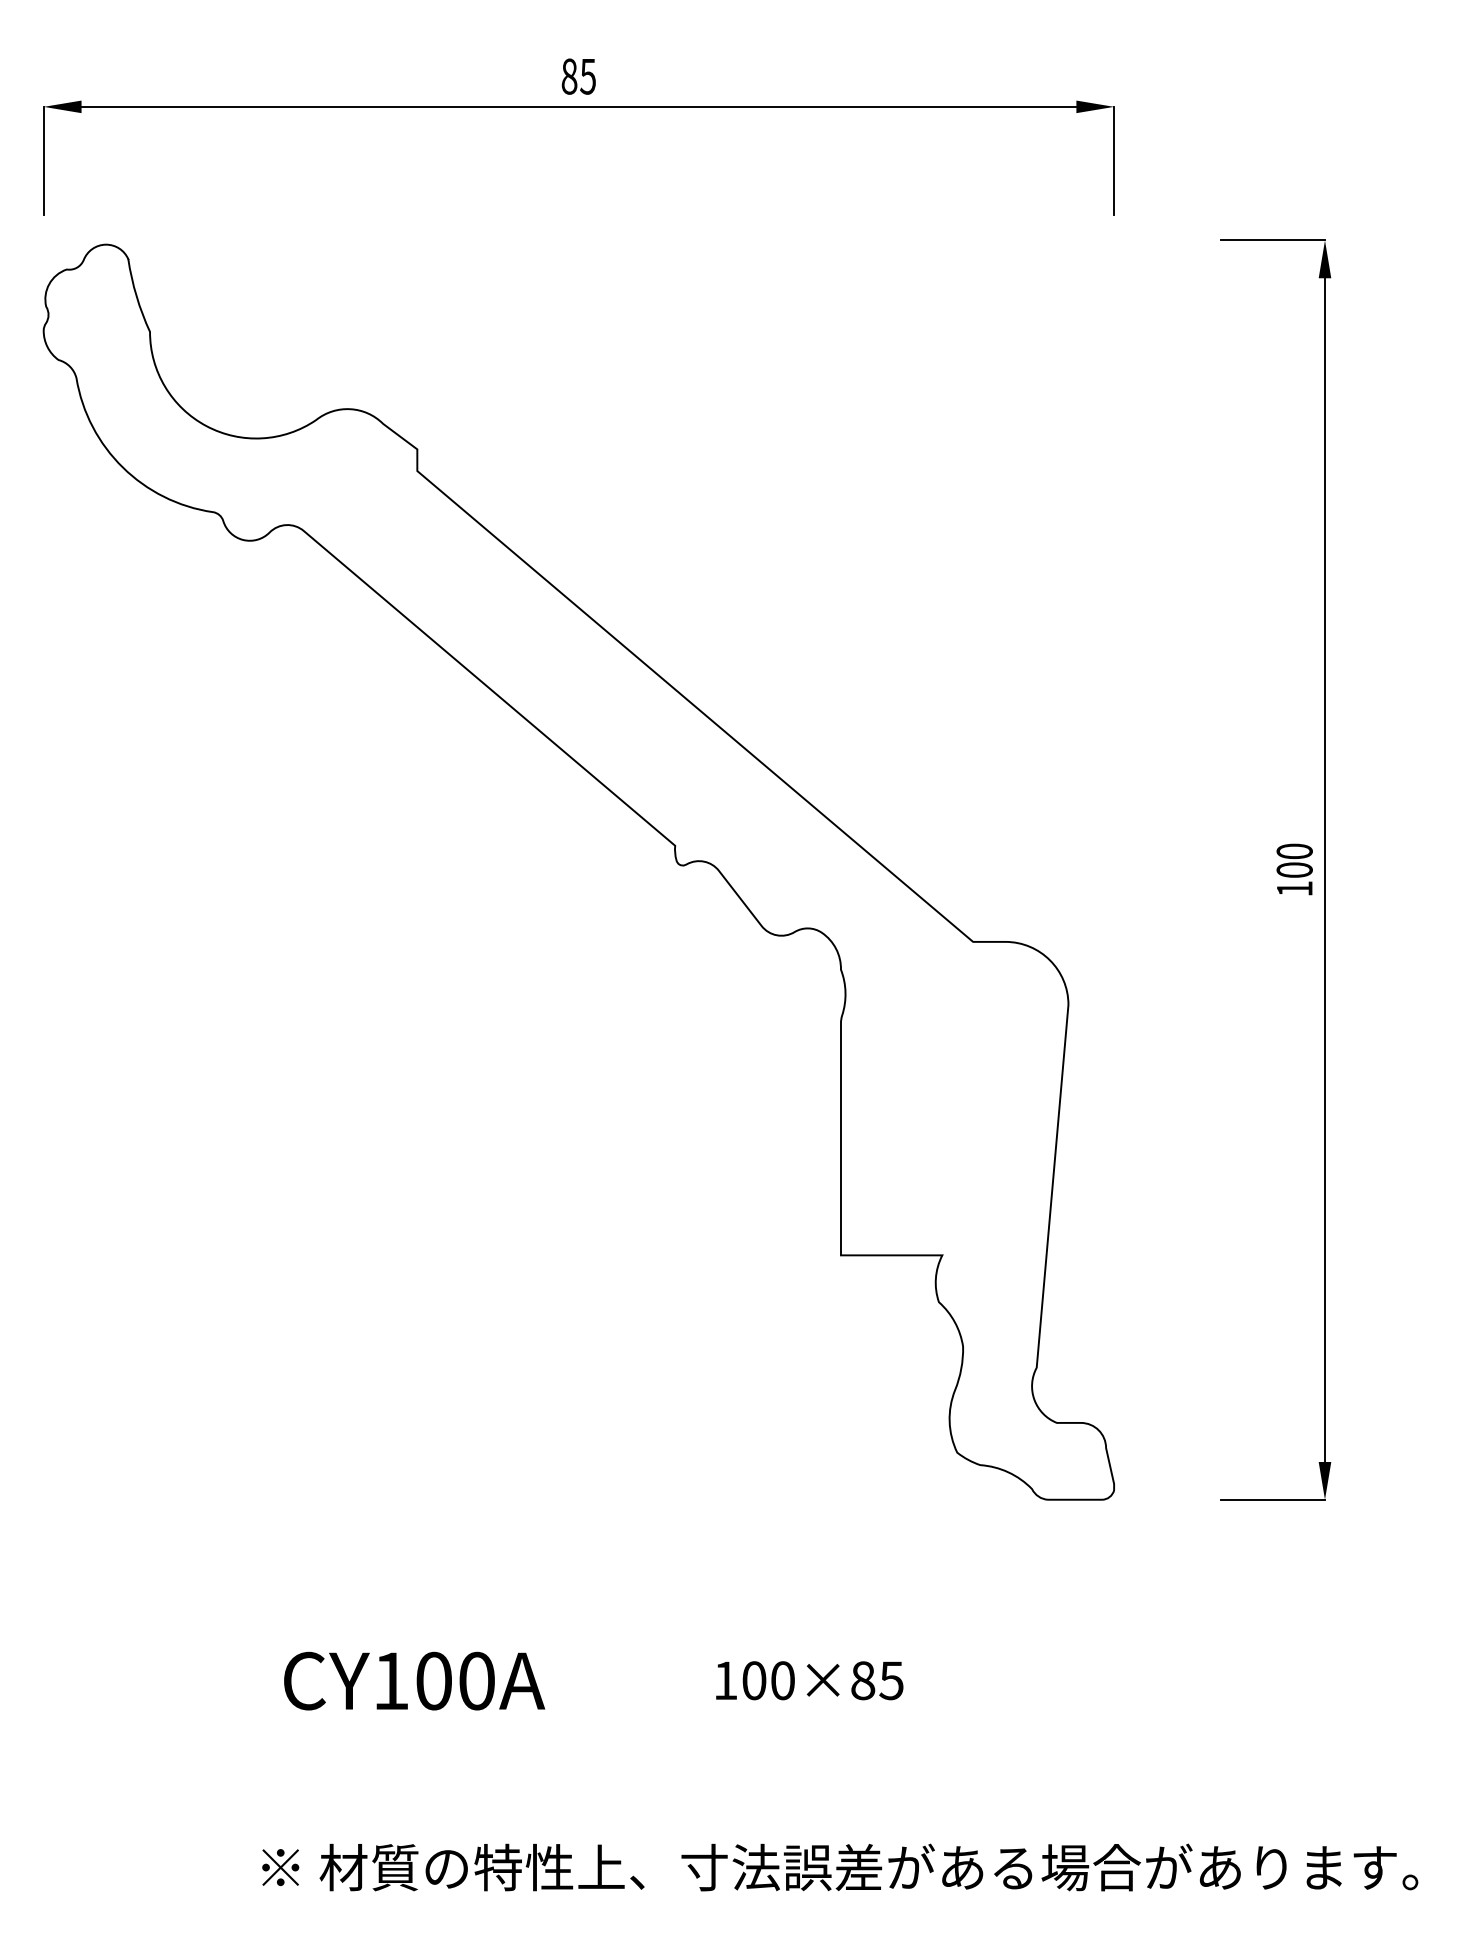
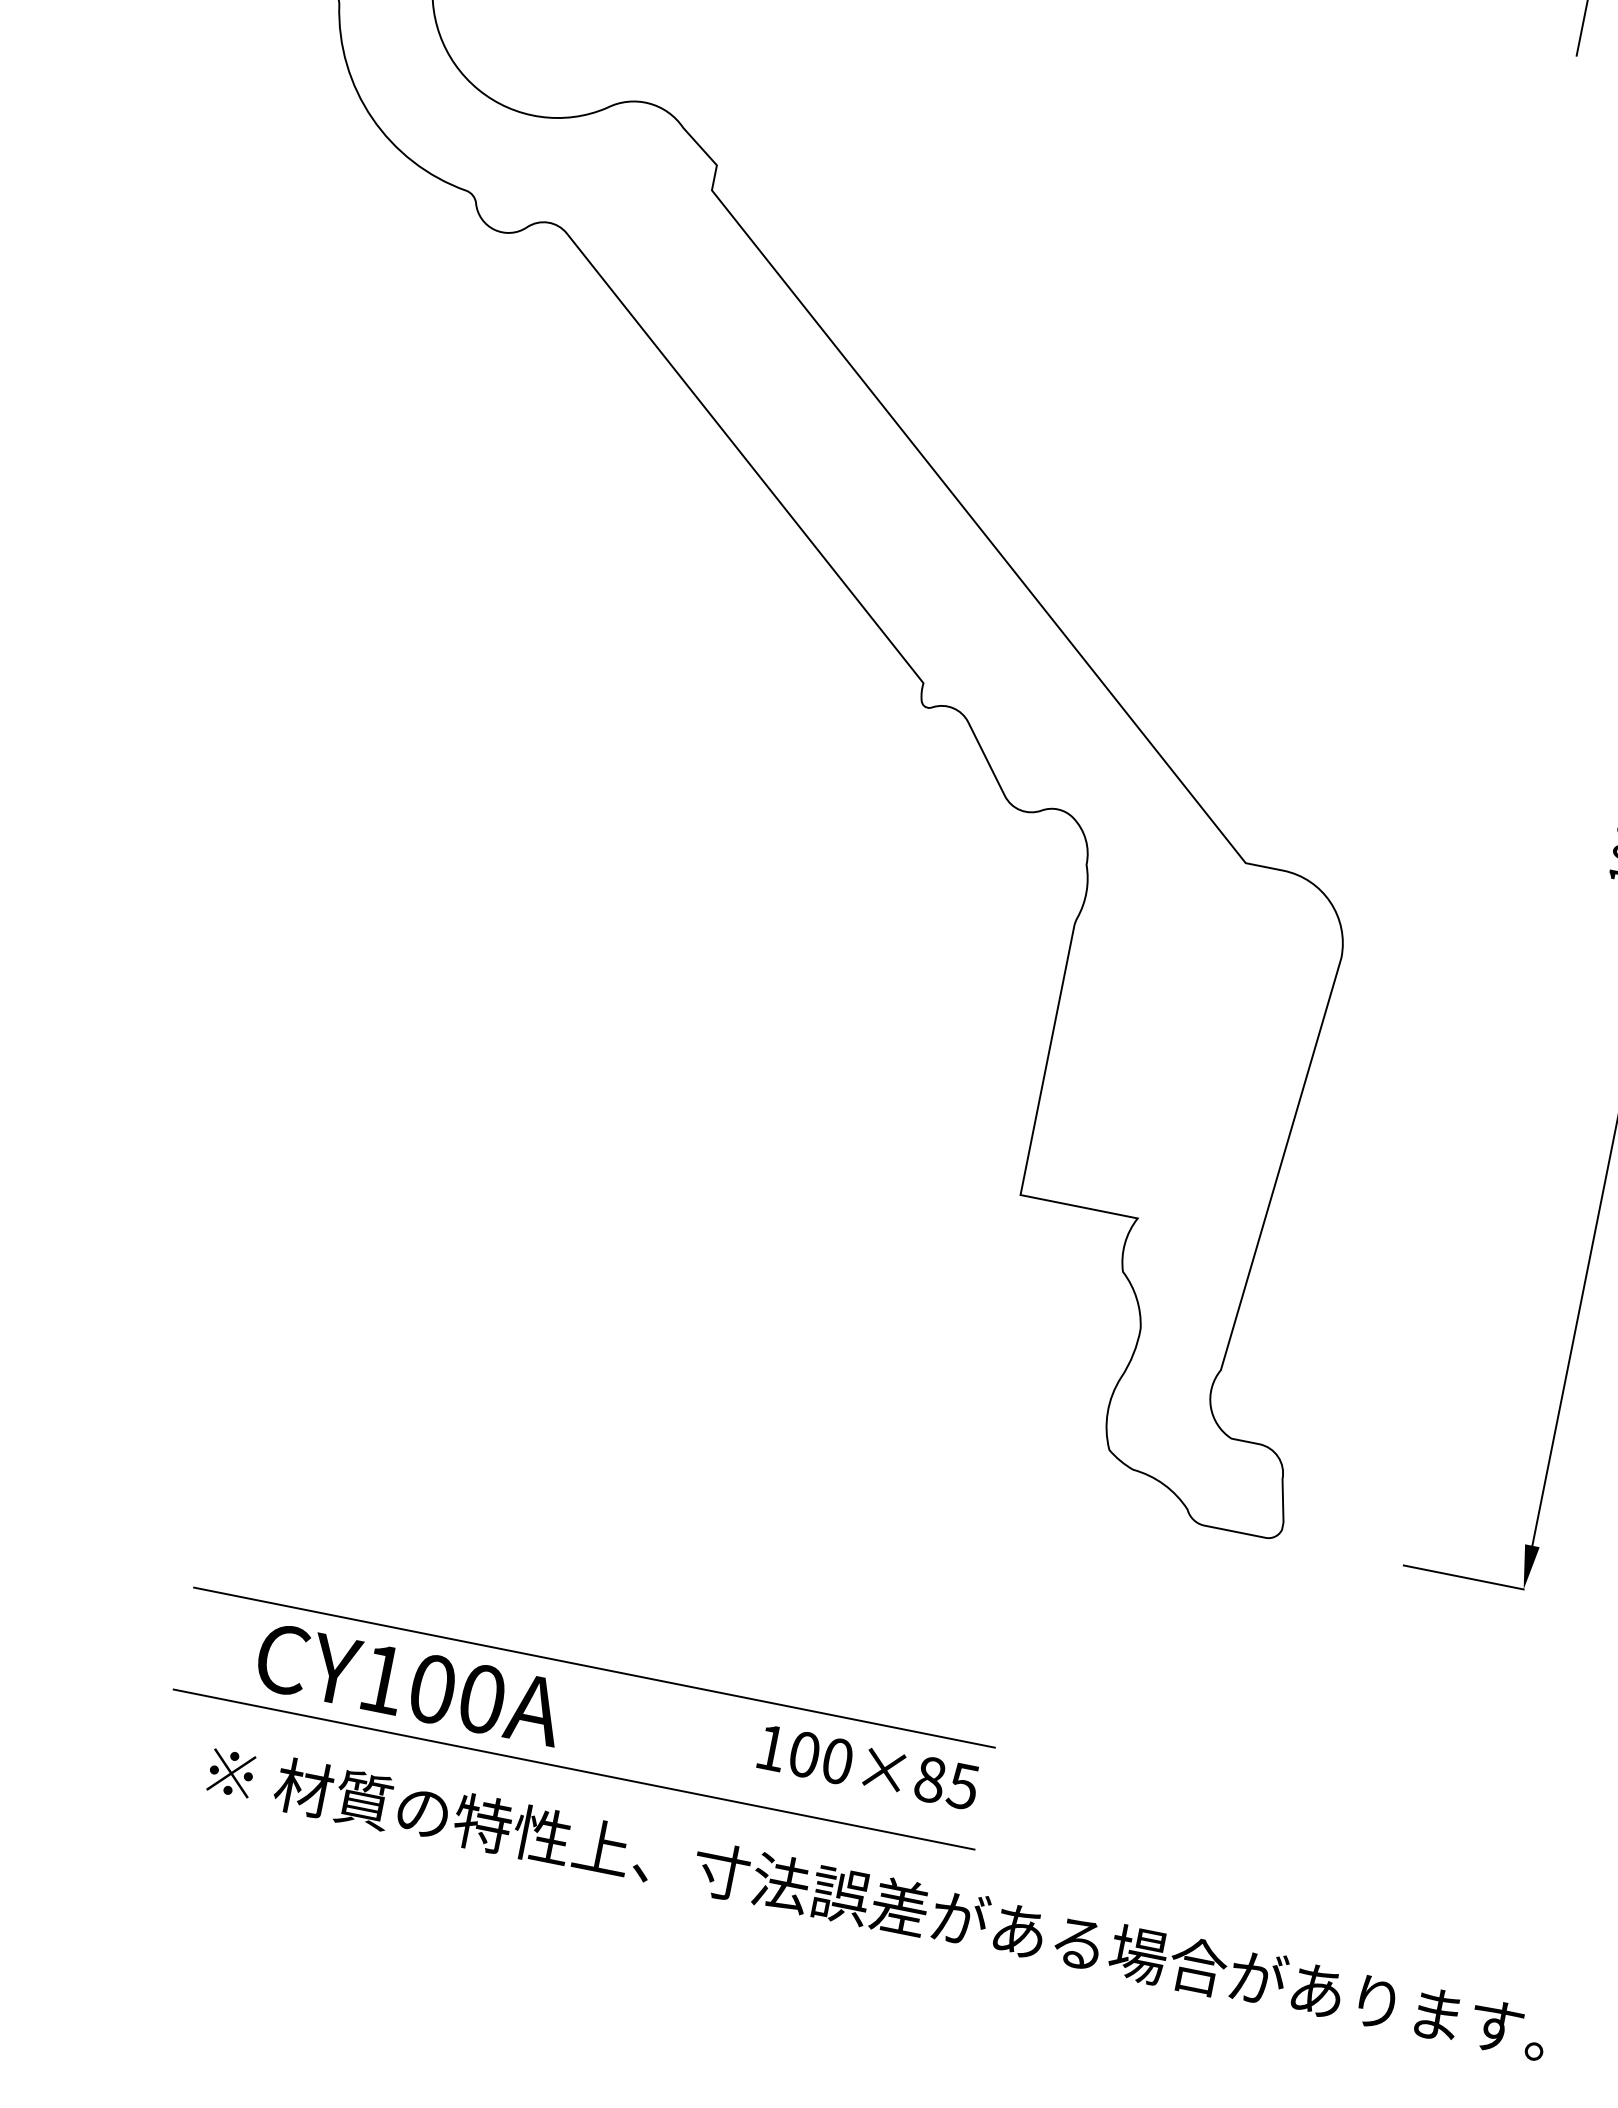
text: (414, 1680) -> (410, 1683), moved
text: (809, 1680) -> (868, 1767), moved
line: (564, 1719) -> (593, 1667), added
line: (564, 1807) -> (573, 1769), added

